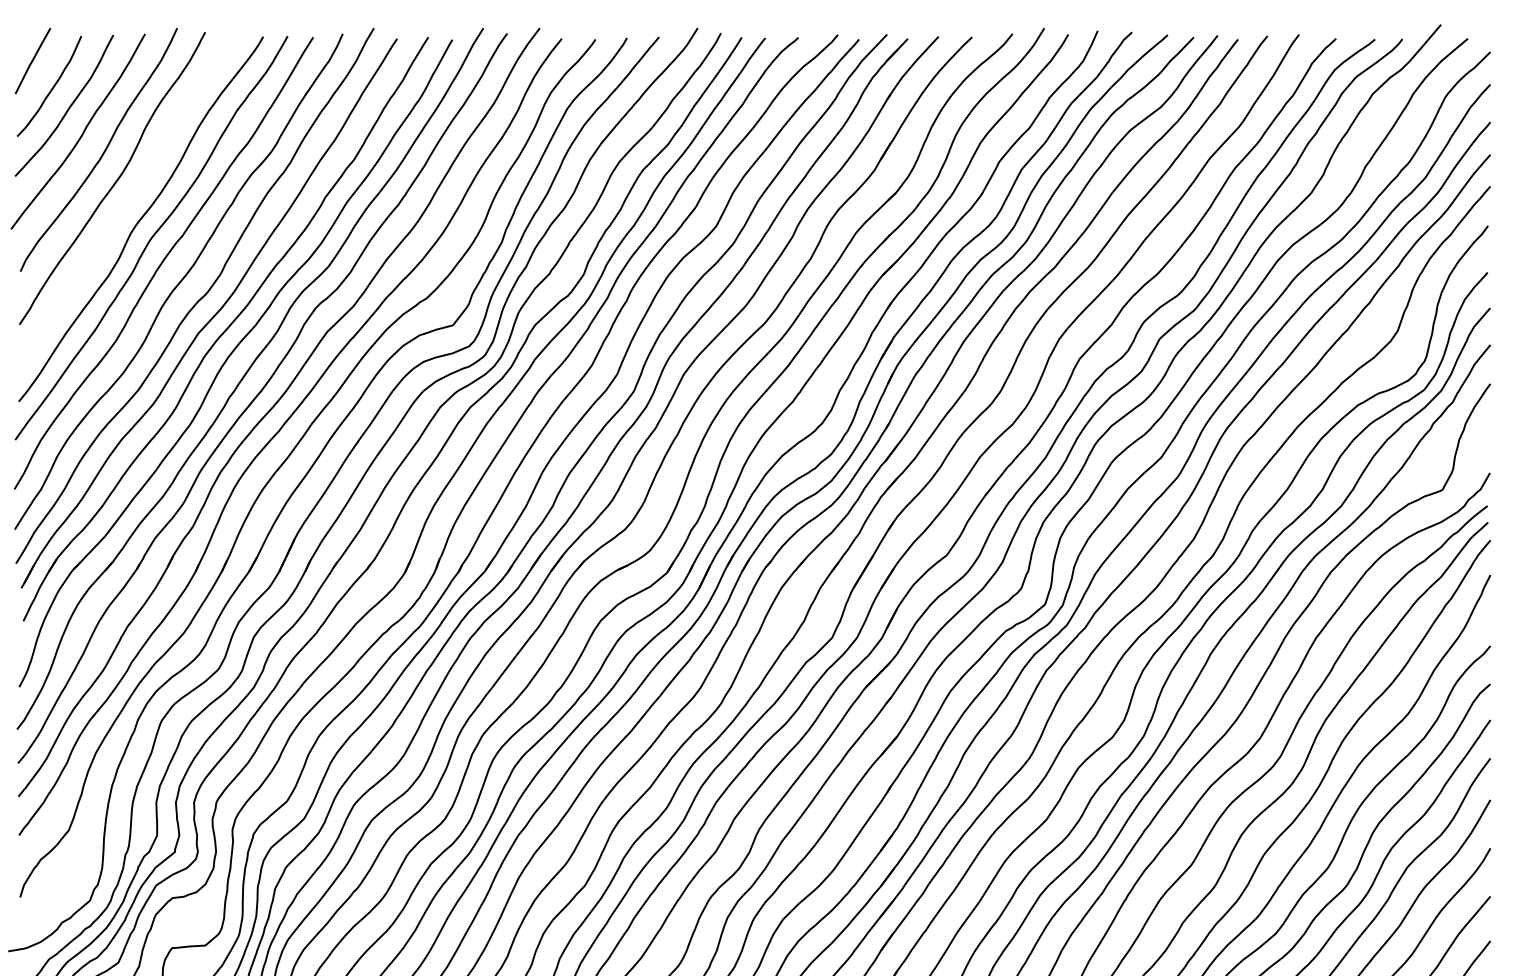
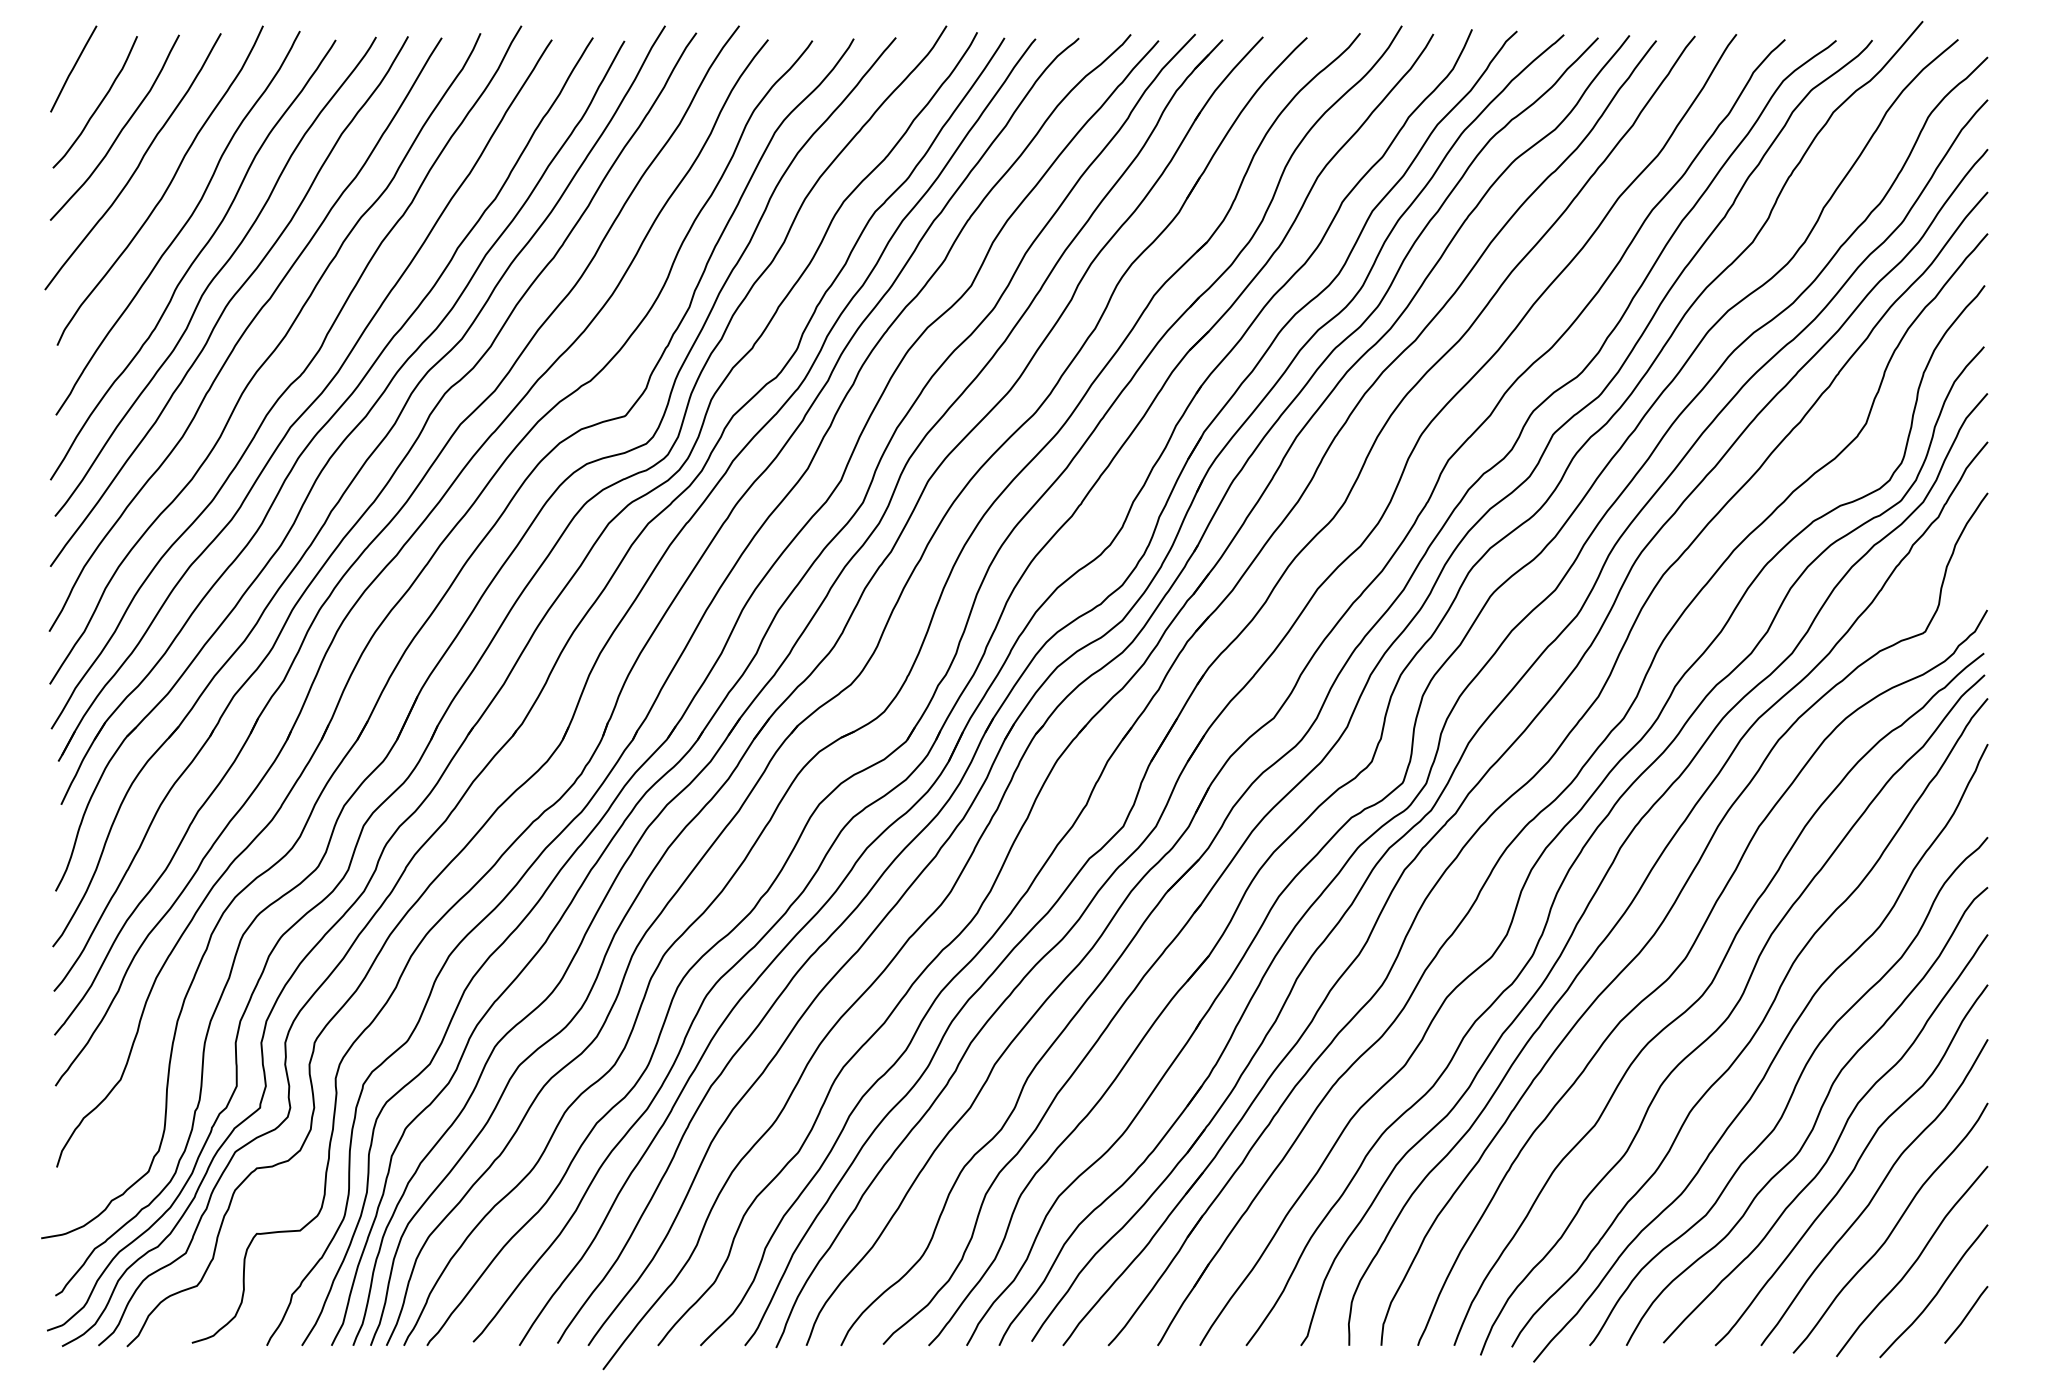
curve: (124, 206) -> (194, 259), added

